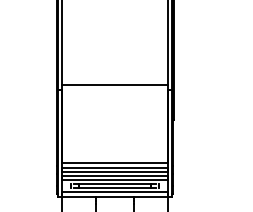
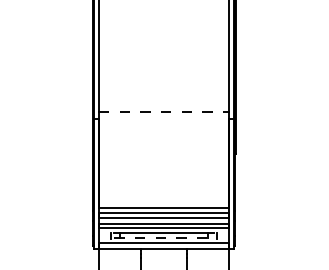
line: (115, 84) -> (164, 111), solid -> dashed
line: (115, 188) -> (164, 238), solid -> dashed

